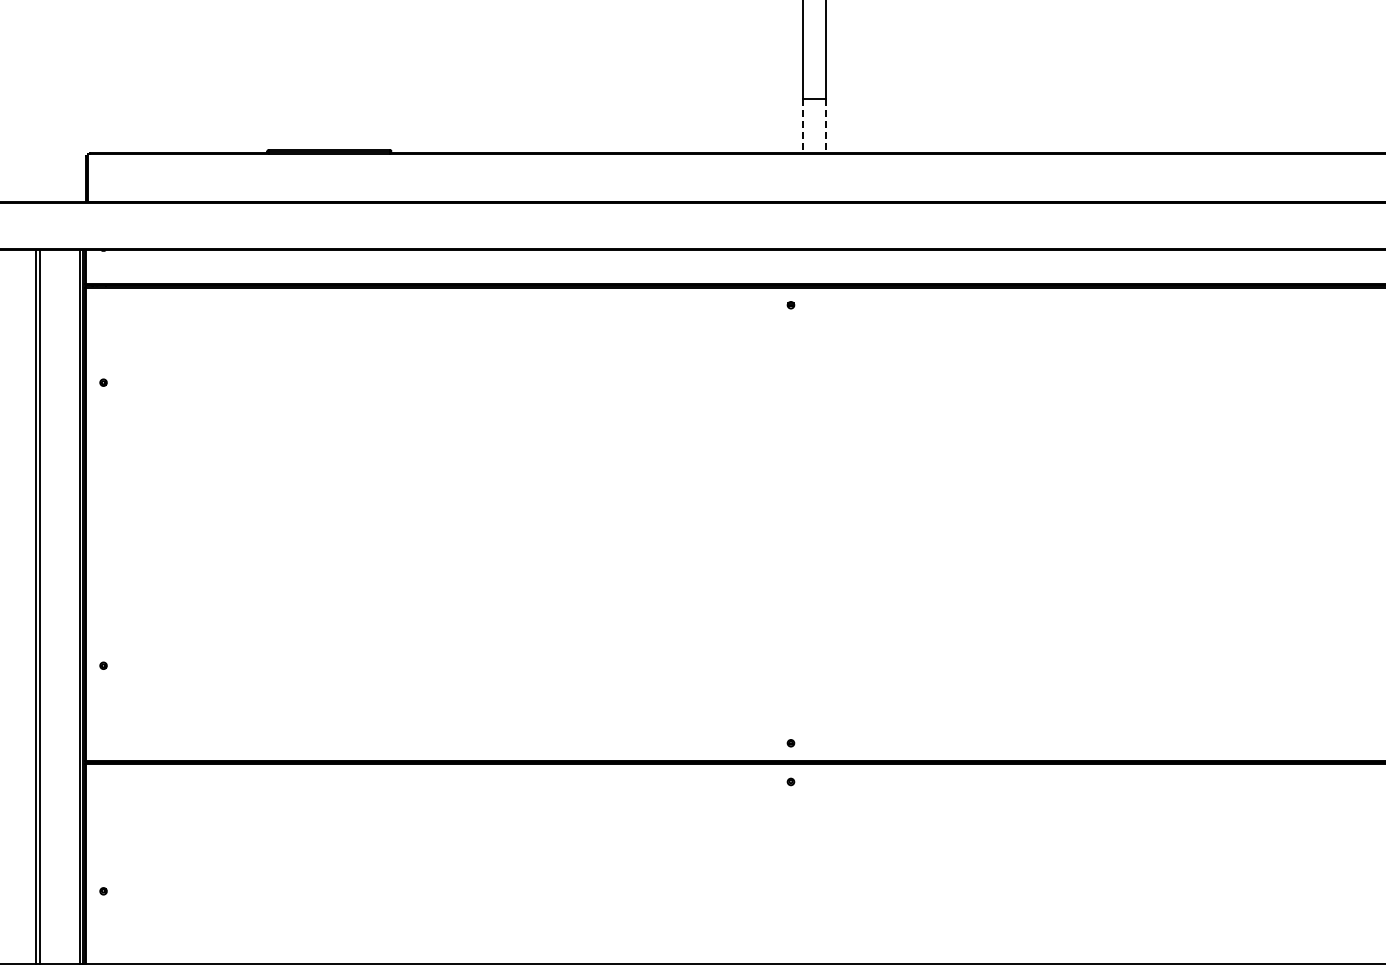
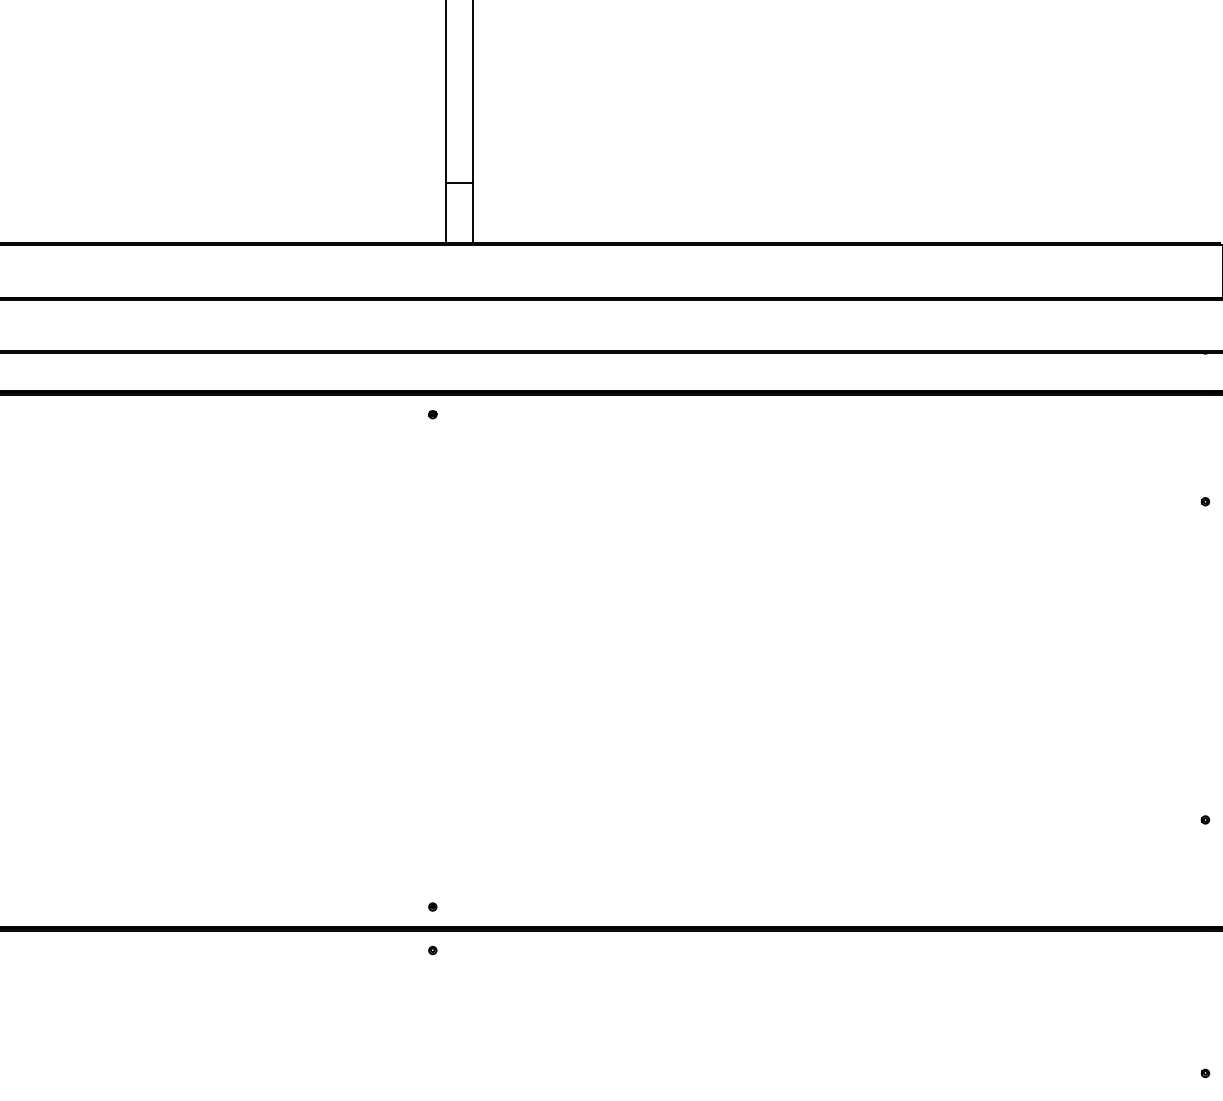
line: (802, 125) -> (445, 212), dashed -> solid
line: (826, 125) -> (472, 212), dashed -> solid

